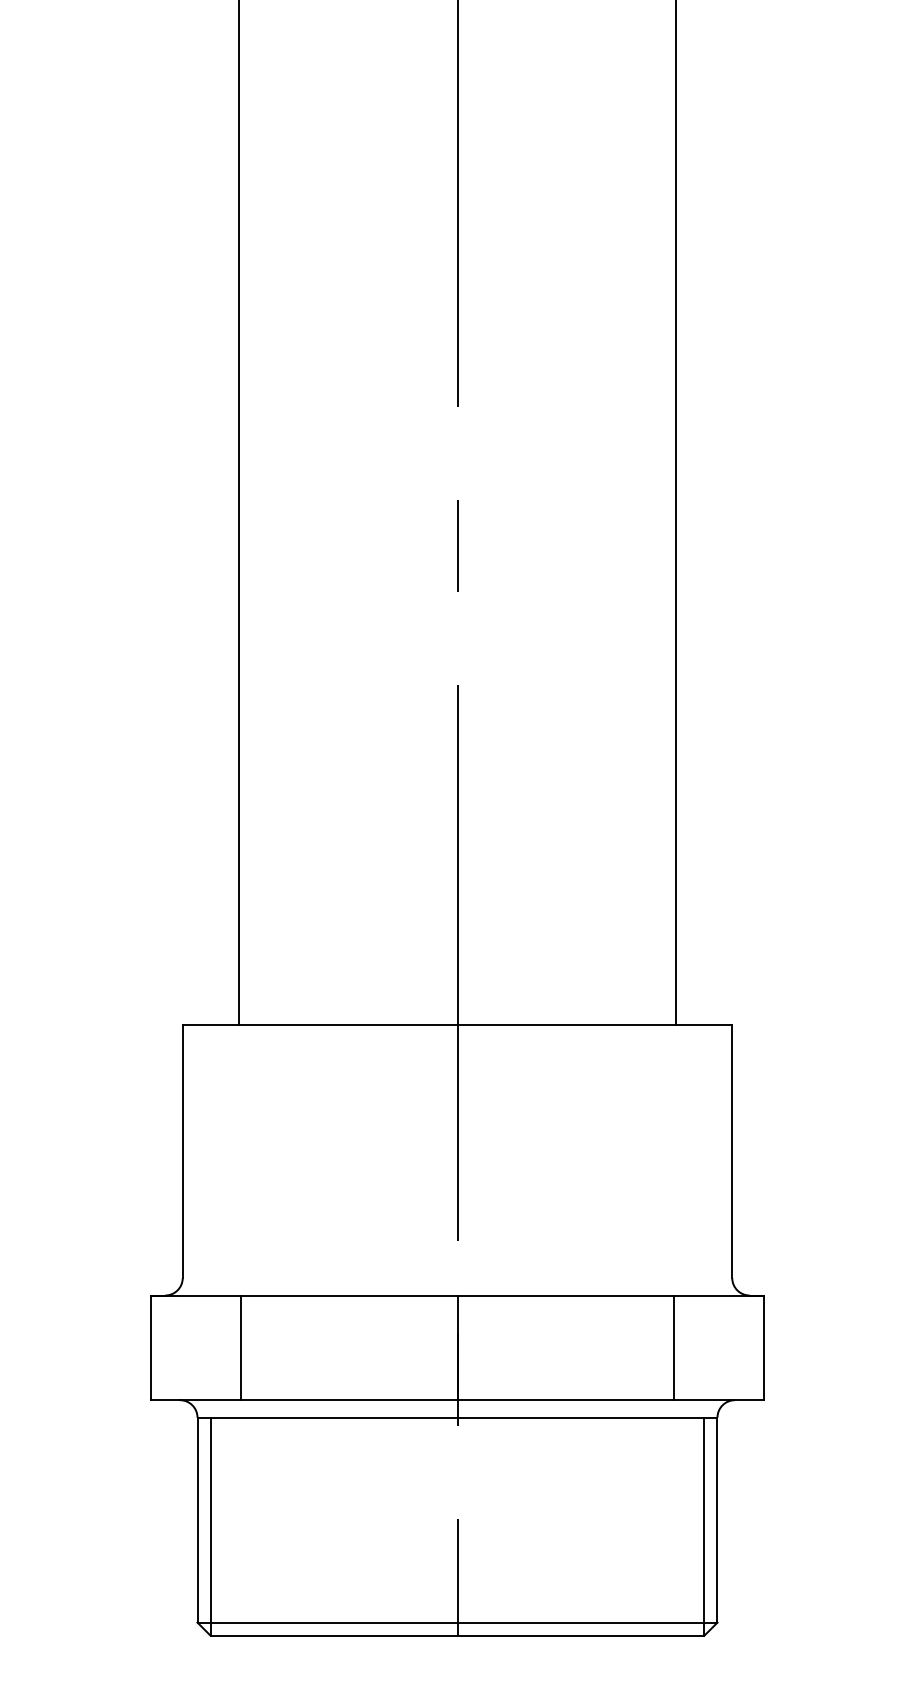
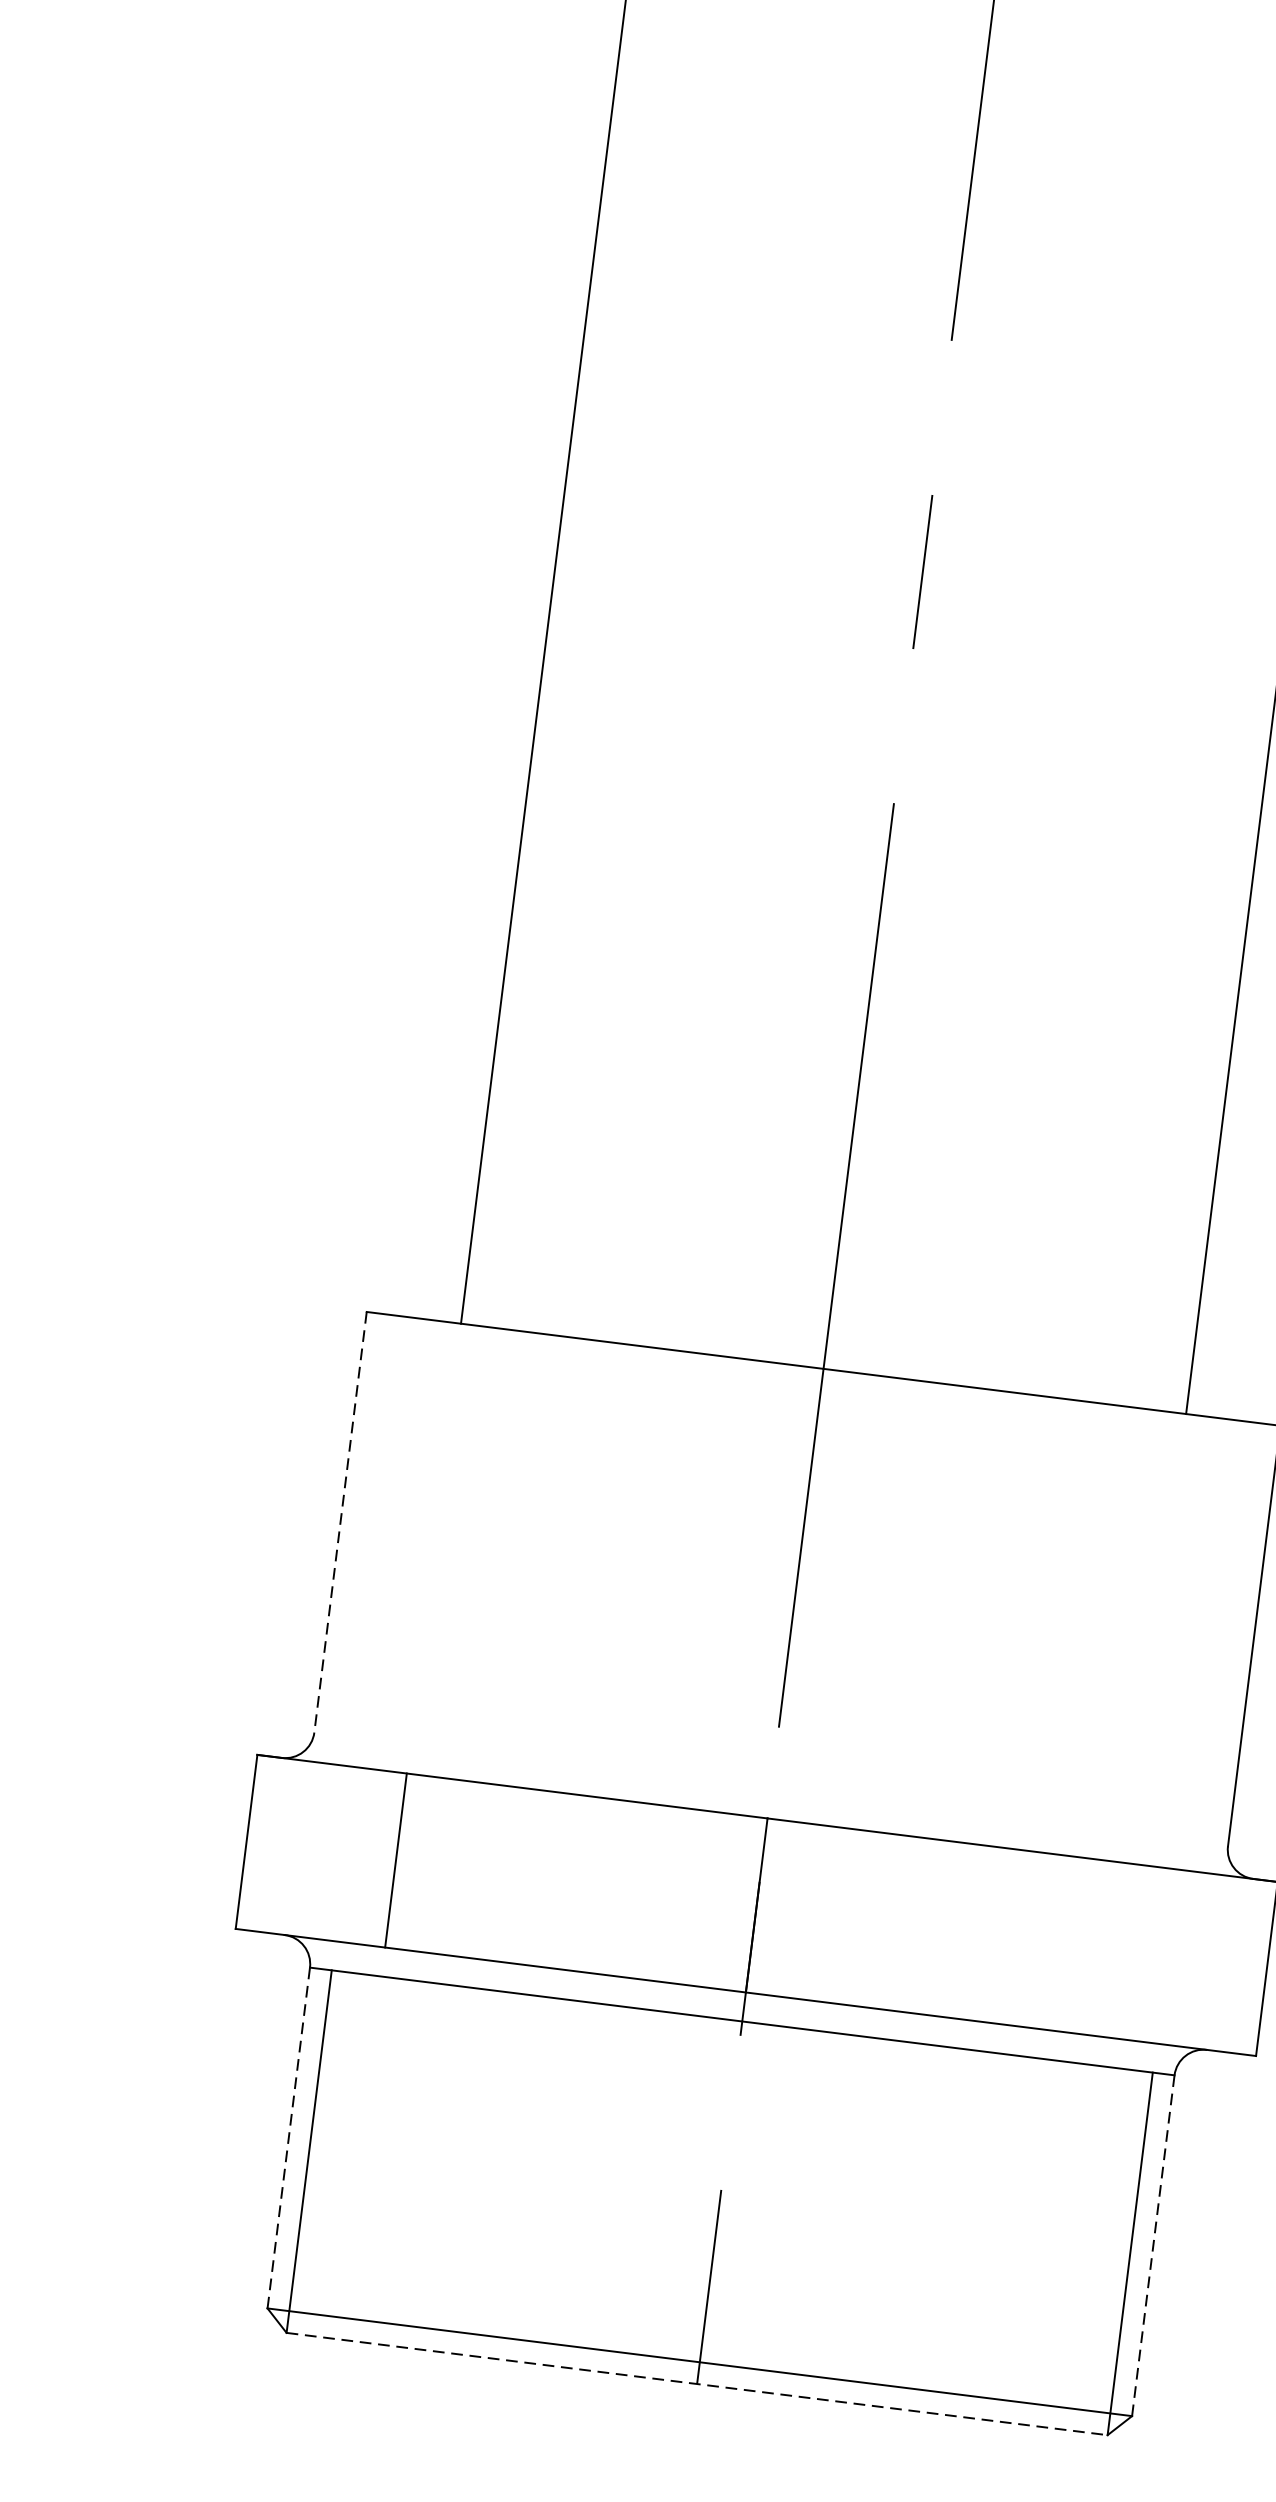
line: (182, 1152) -> (339, 1523), solid -> dashed
line: (674, 1347) -> (1117, 1949), removed
line: (197, 1520) -> (288, 2138), solid -> dashed
line: (717, 1520) -> (1153, 2246), solid -> dashed
line: (457, 1635) -> (697, 2383), solid -> dashed

